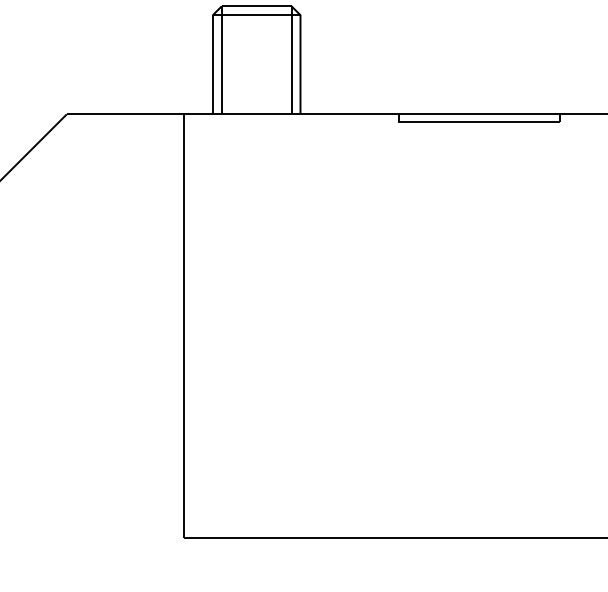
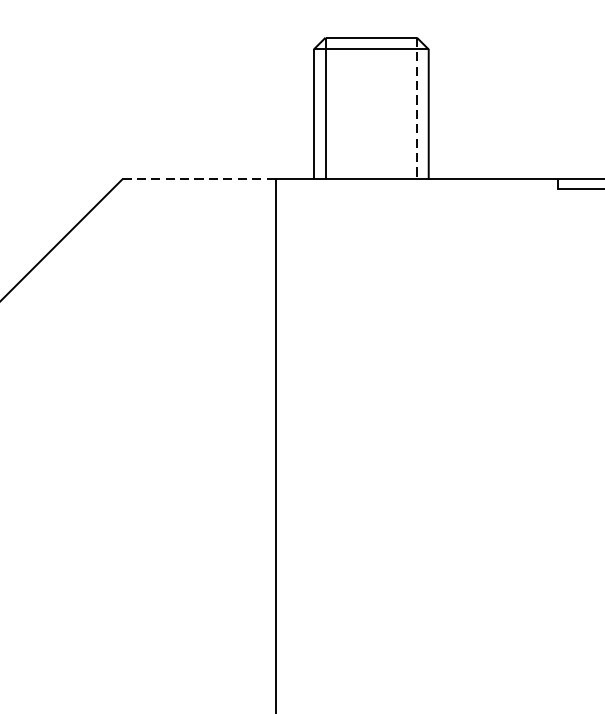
line: (291, 60) -> (416, 108), solid -> dashed
line: (125, 114) -> (199, 179), solid -> dashed

